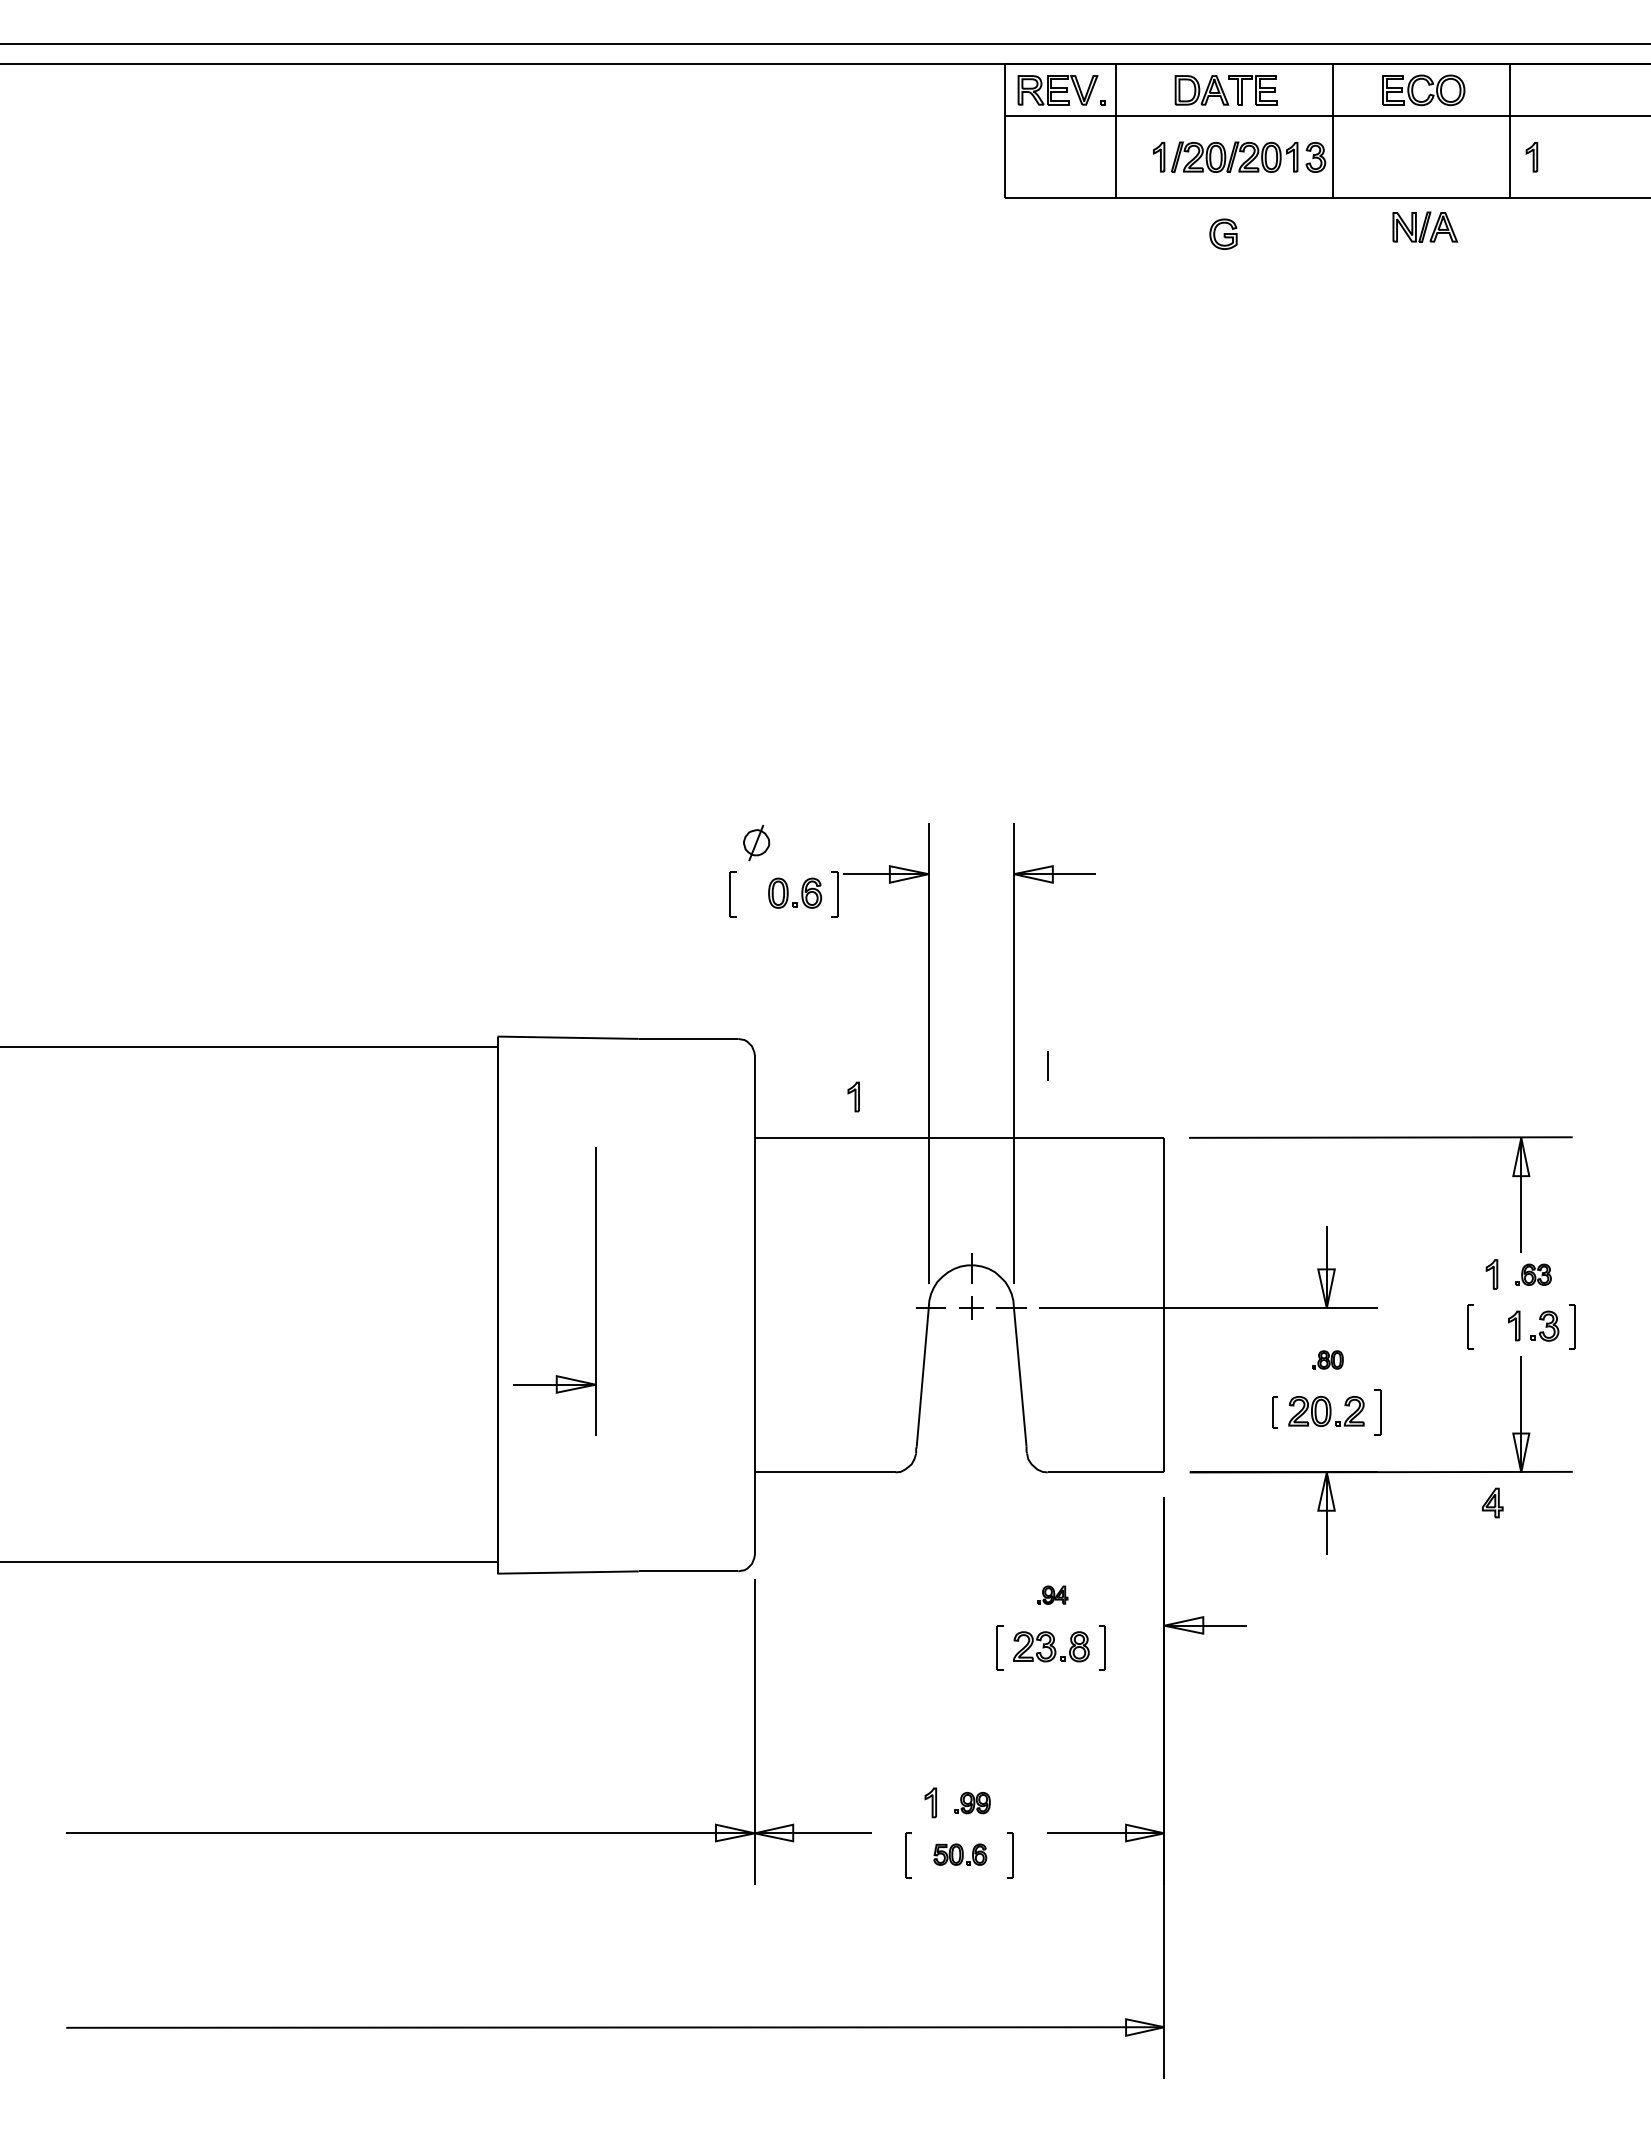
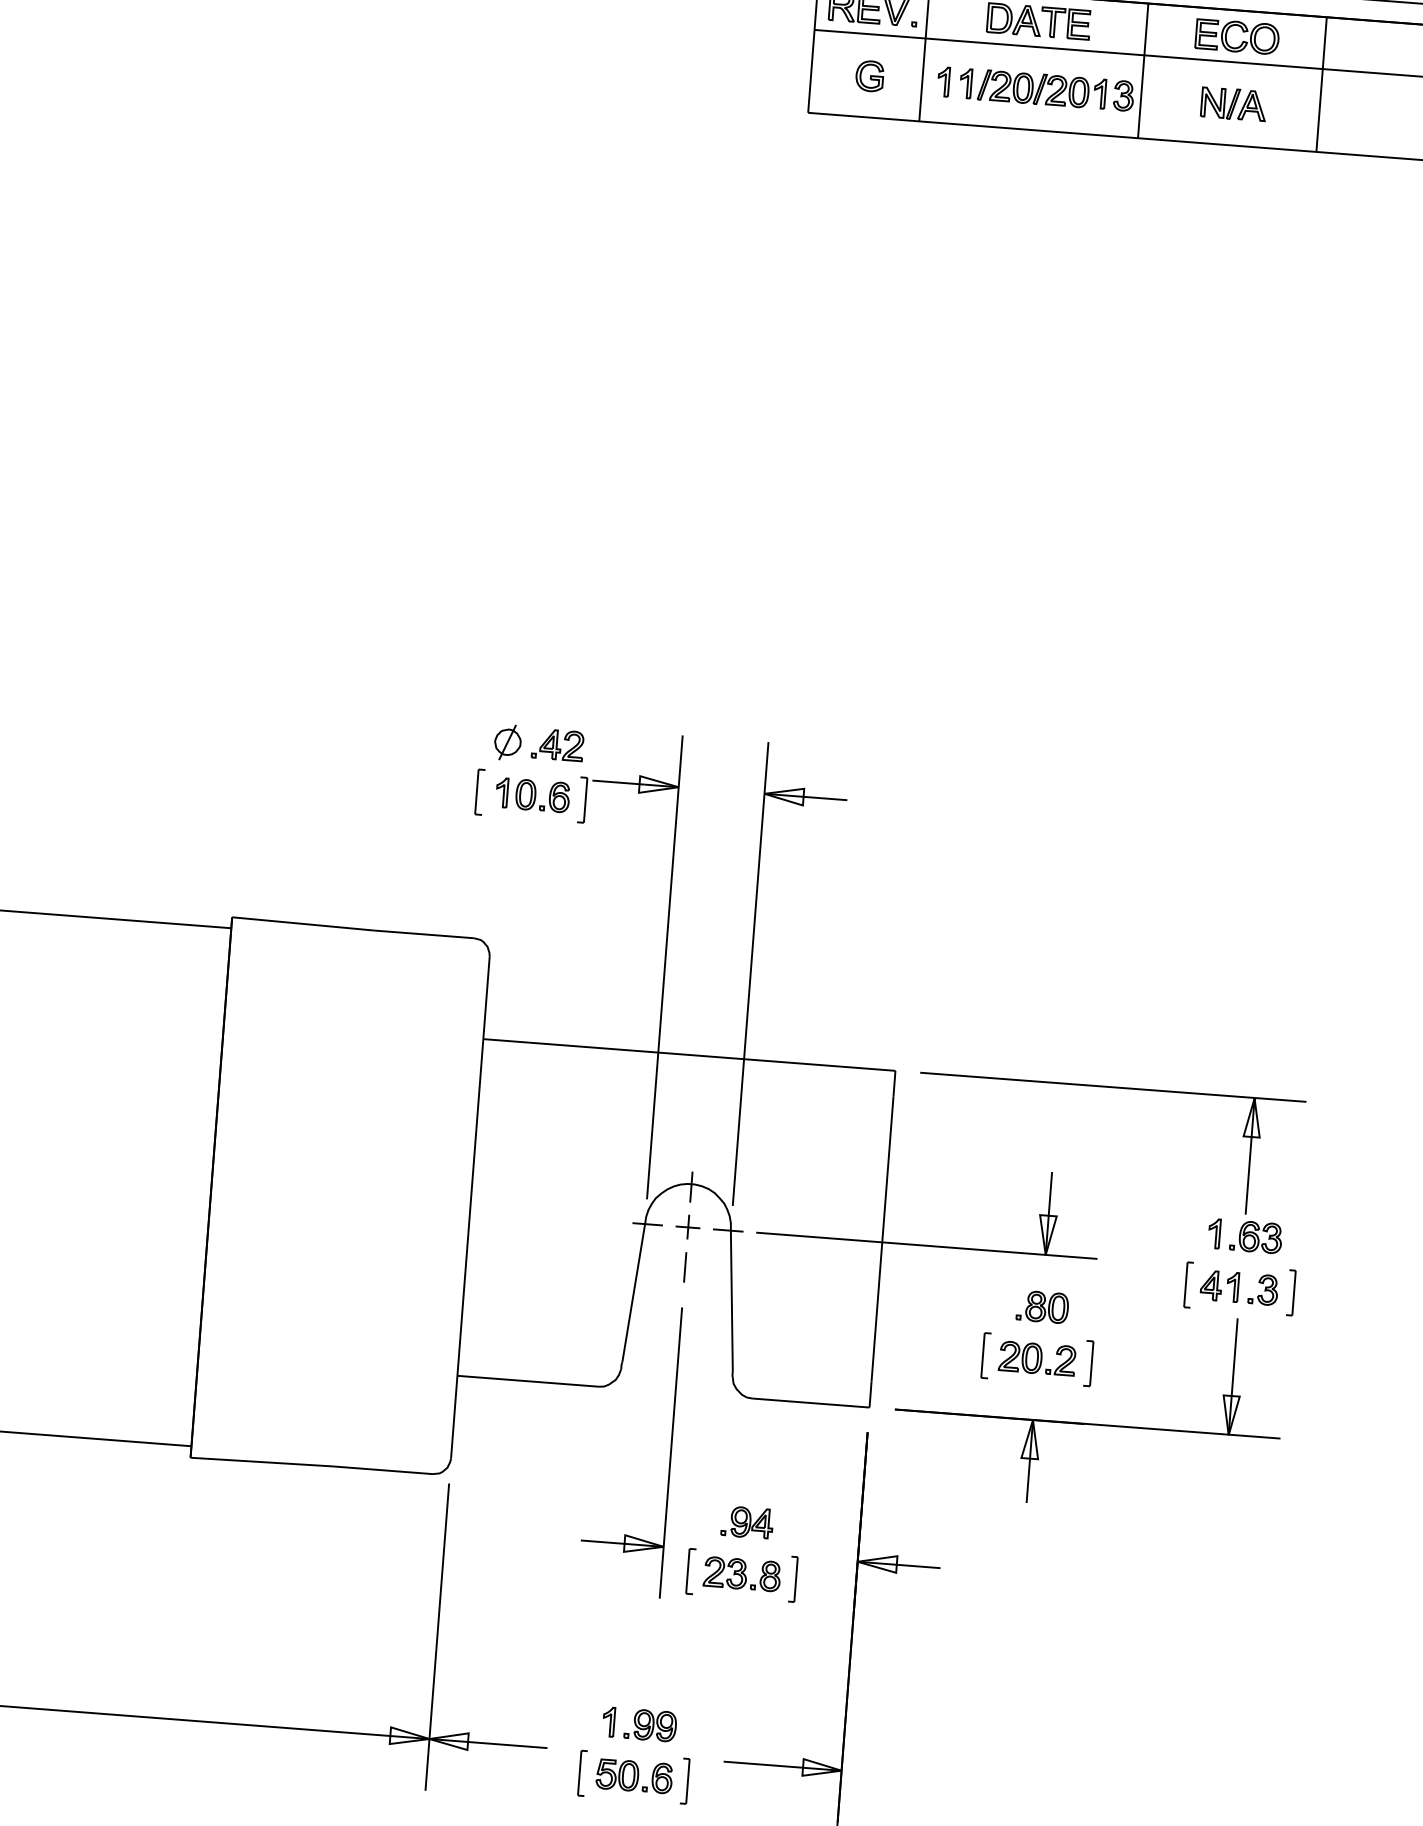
part: (1531, 157) -> (943, 82), moved
part: (1425, 226) -> (1234, 103), moved
part: (1223, 233) -> (869, 75), moved
part: (805, 841) -> (557, 744), added
line: (1047, 1065) -> (685, 1266), moved
part: (853, 1096) -> (501, 792), moved
part: (1533, 1274) -> (1256, 1236), size x1.43
part: (595, 1291) -> (670, 1453), moved
part: (1327, 1359) -> (1042, 1306), size x1.67
part: (1275, 1412) -> (985, 1355), size x1.43
part: (1492, 1502) -> (1211, 1285), moved
part: (1052, 1594) -> (747, 1521), size x1.67
part: (972, 1802) -> (650, 1724), size x1.43
part: (960, 1854) -> (634, 1776), size x1.43

